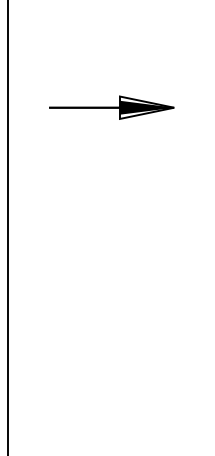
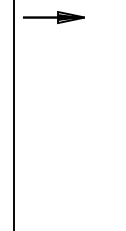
part: (110, 107) -> (53, 17), moved

